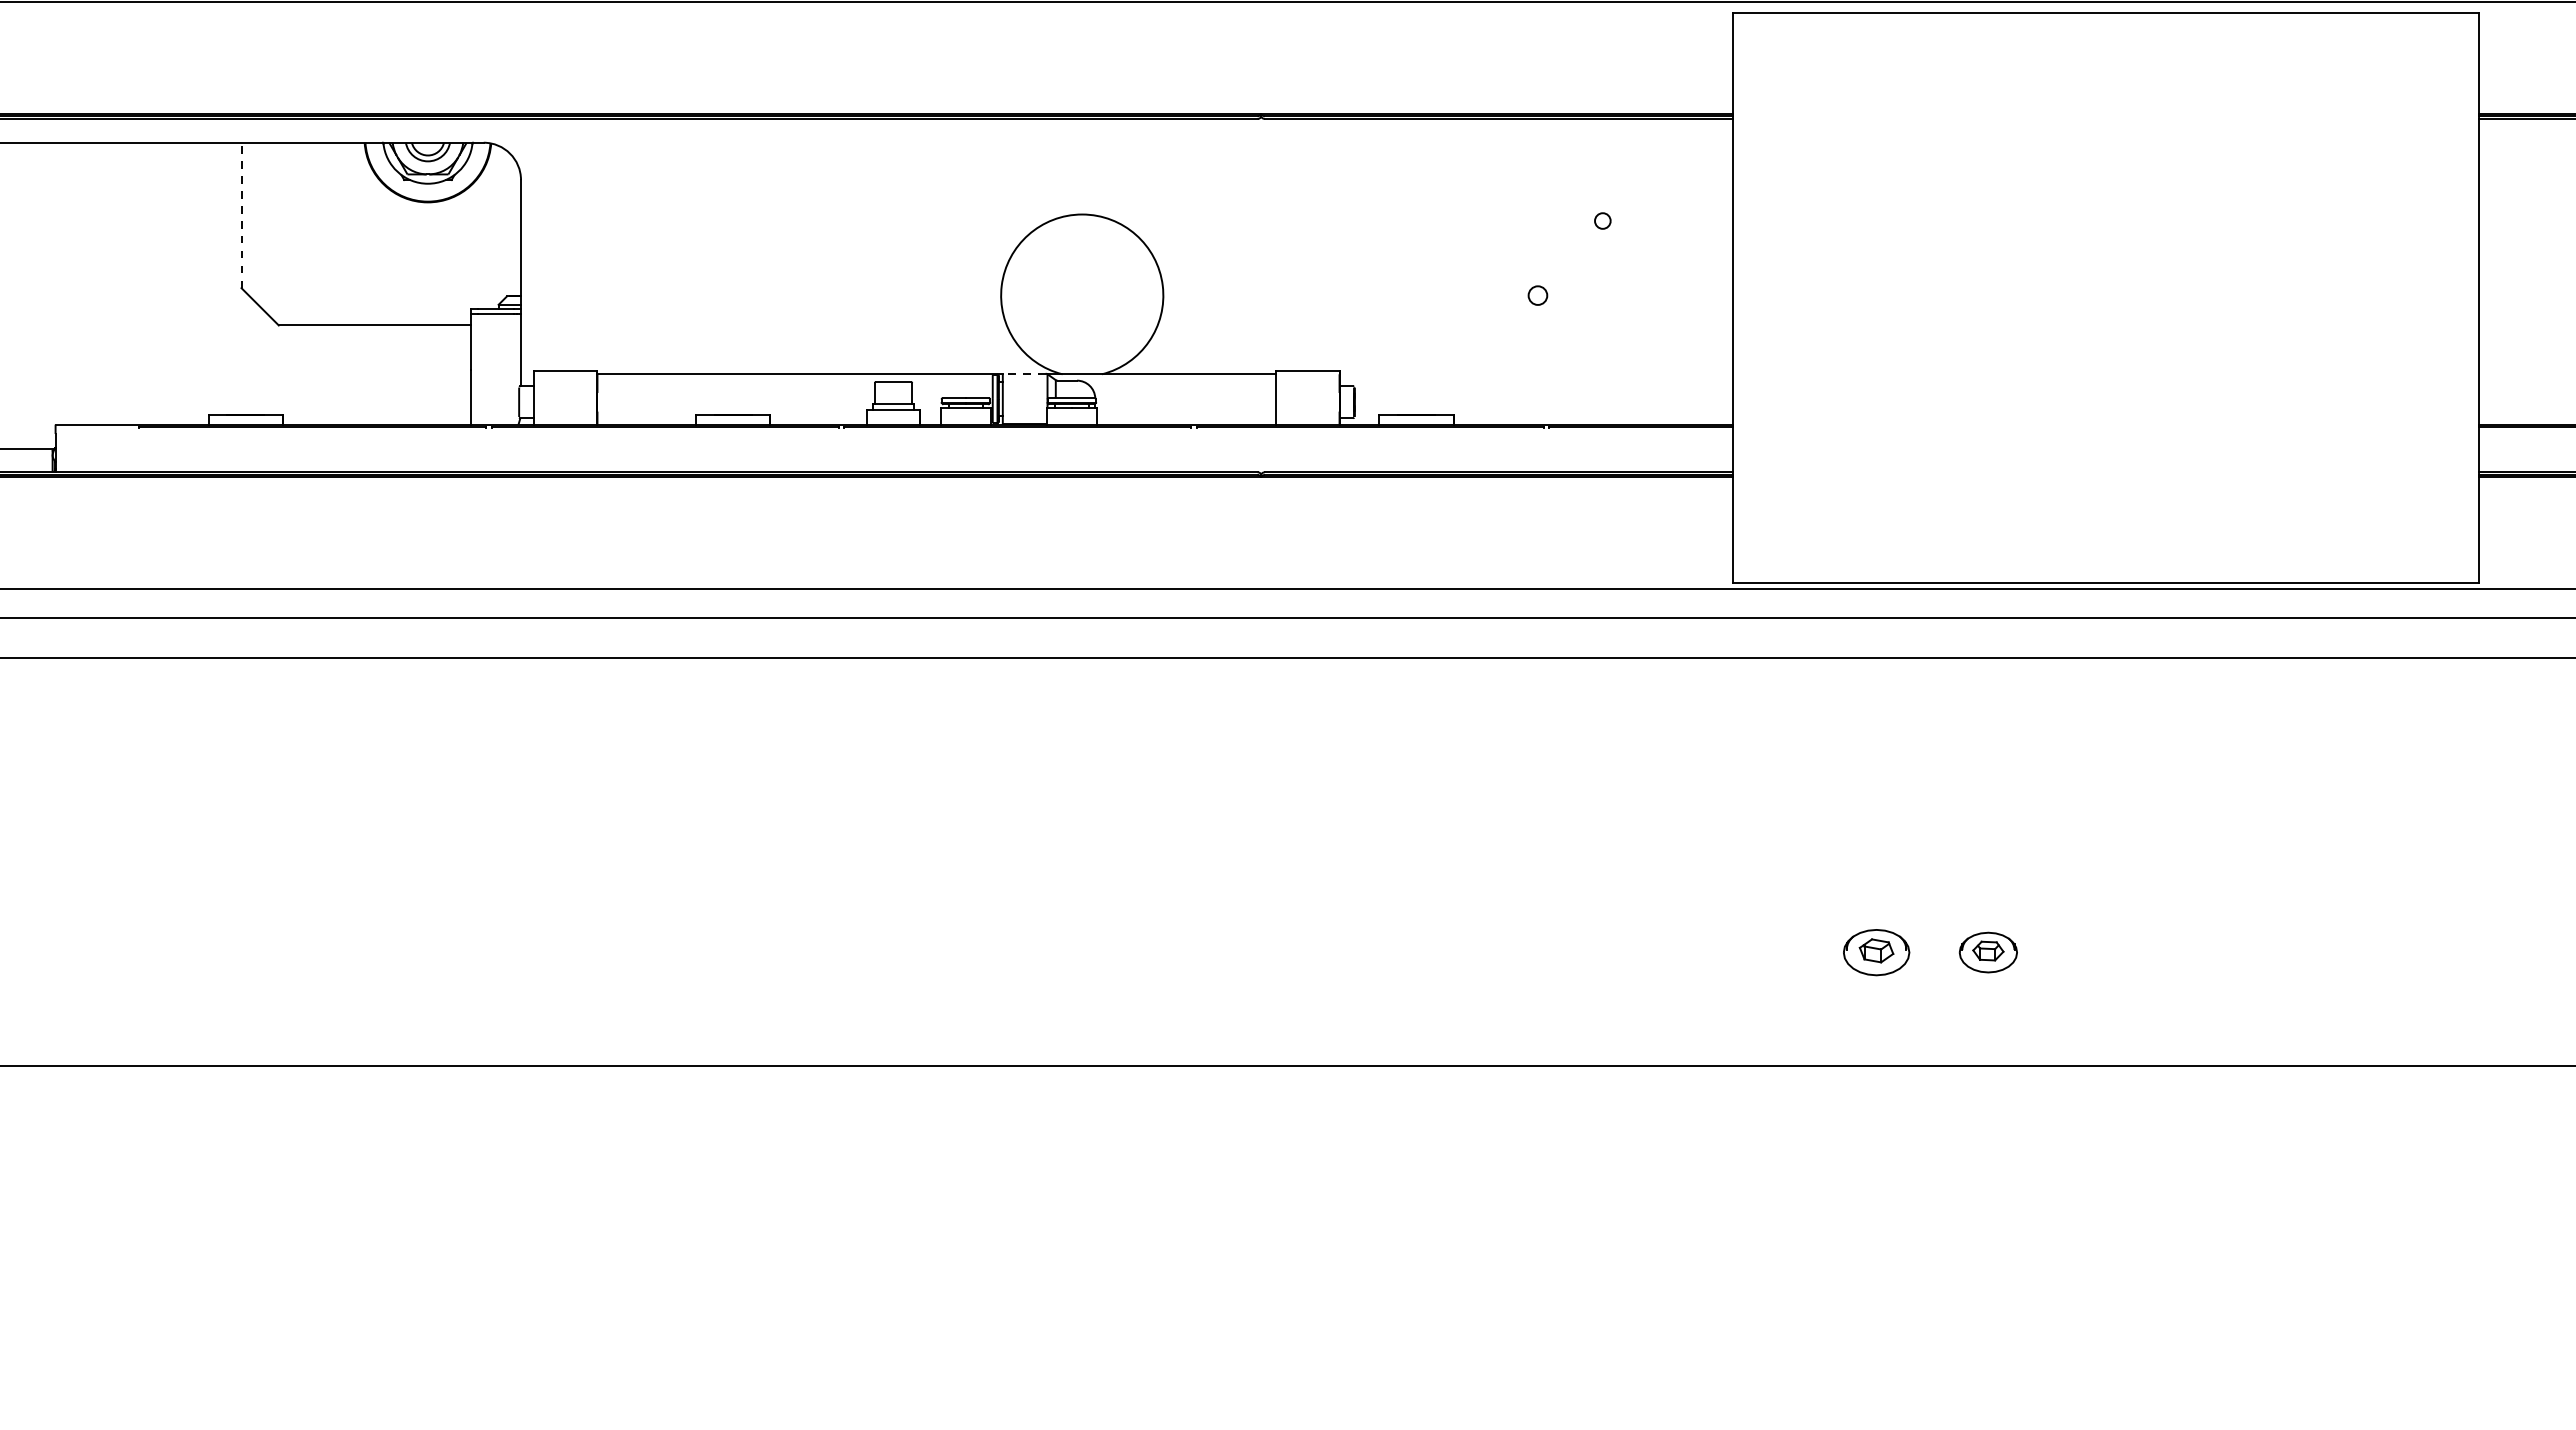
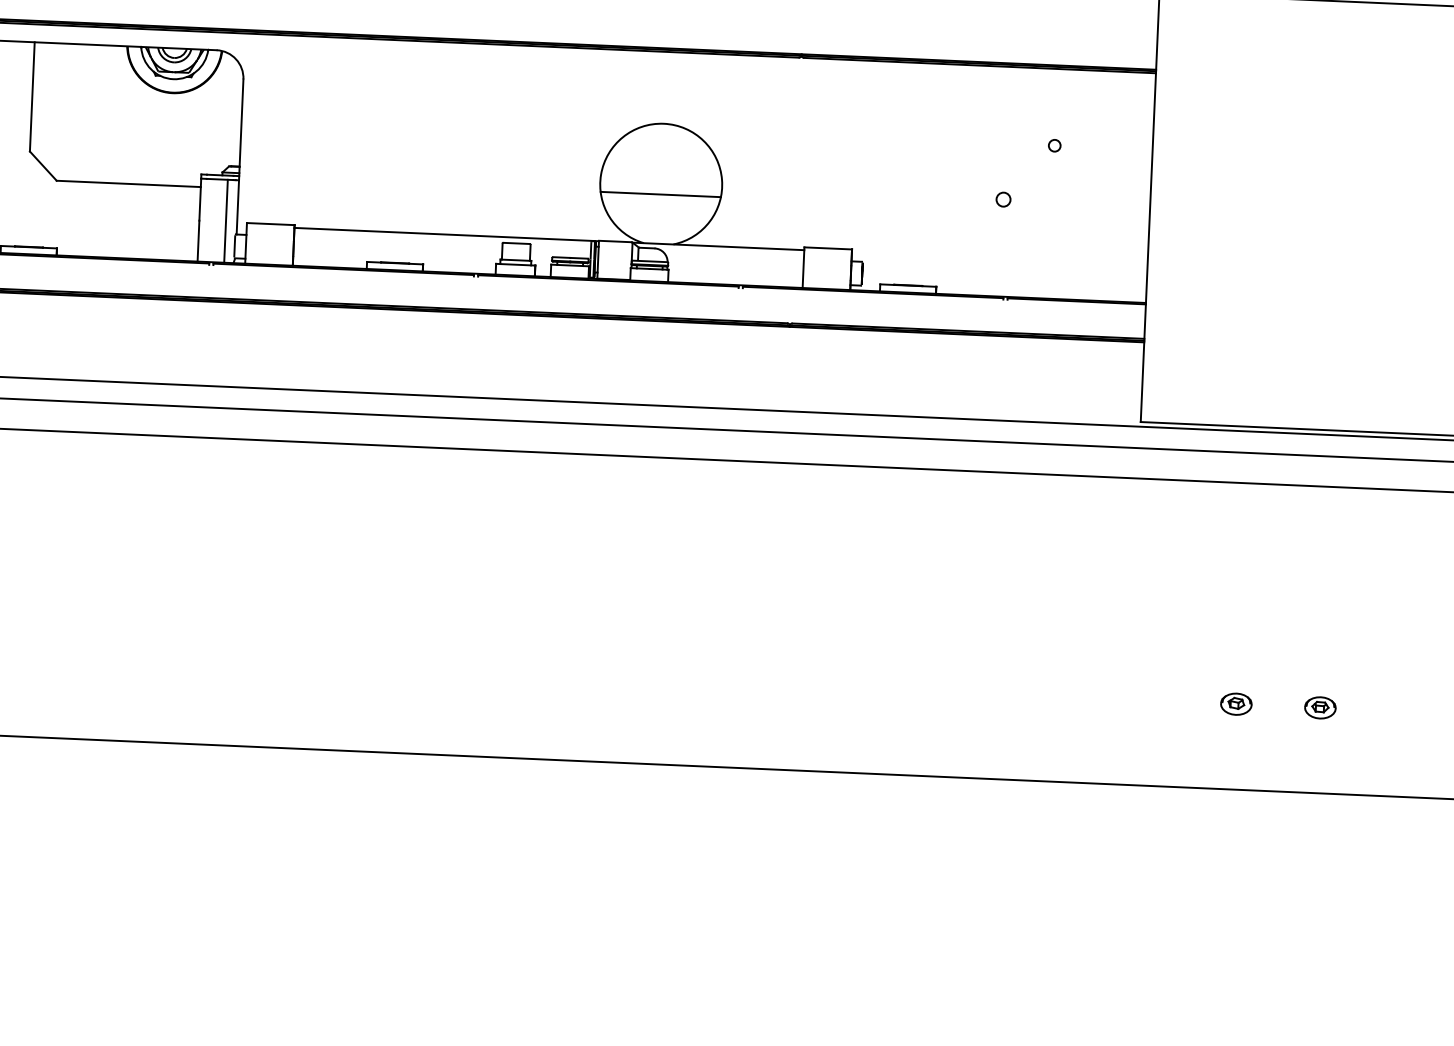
line: (241, 215) -> (32, 96), dashed -> solid
line: (1082, 308) -> (660, 194), added
line: (506, 369) -> (226, 221), added
line: (1023, 373) -> (614, 241), dashed -> solid
part: (1876, 952) -> (1236, 704), size x0.62
part: (1988, 952) -> (1320, 707), size x0.71

